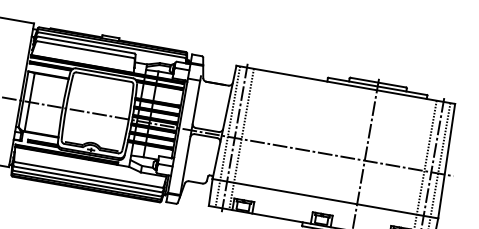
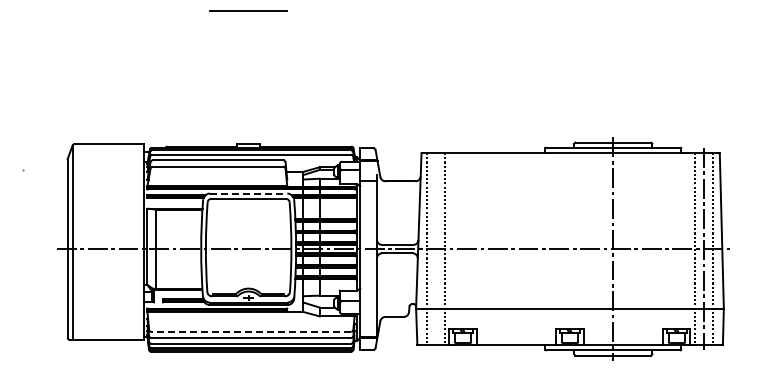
line: (104, 73) -> (248, 193), solid -> dashed
line: (234, 137) -> (435, 248), removed
line: (88, 174) -> (250, 331), solid -> dashed

